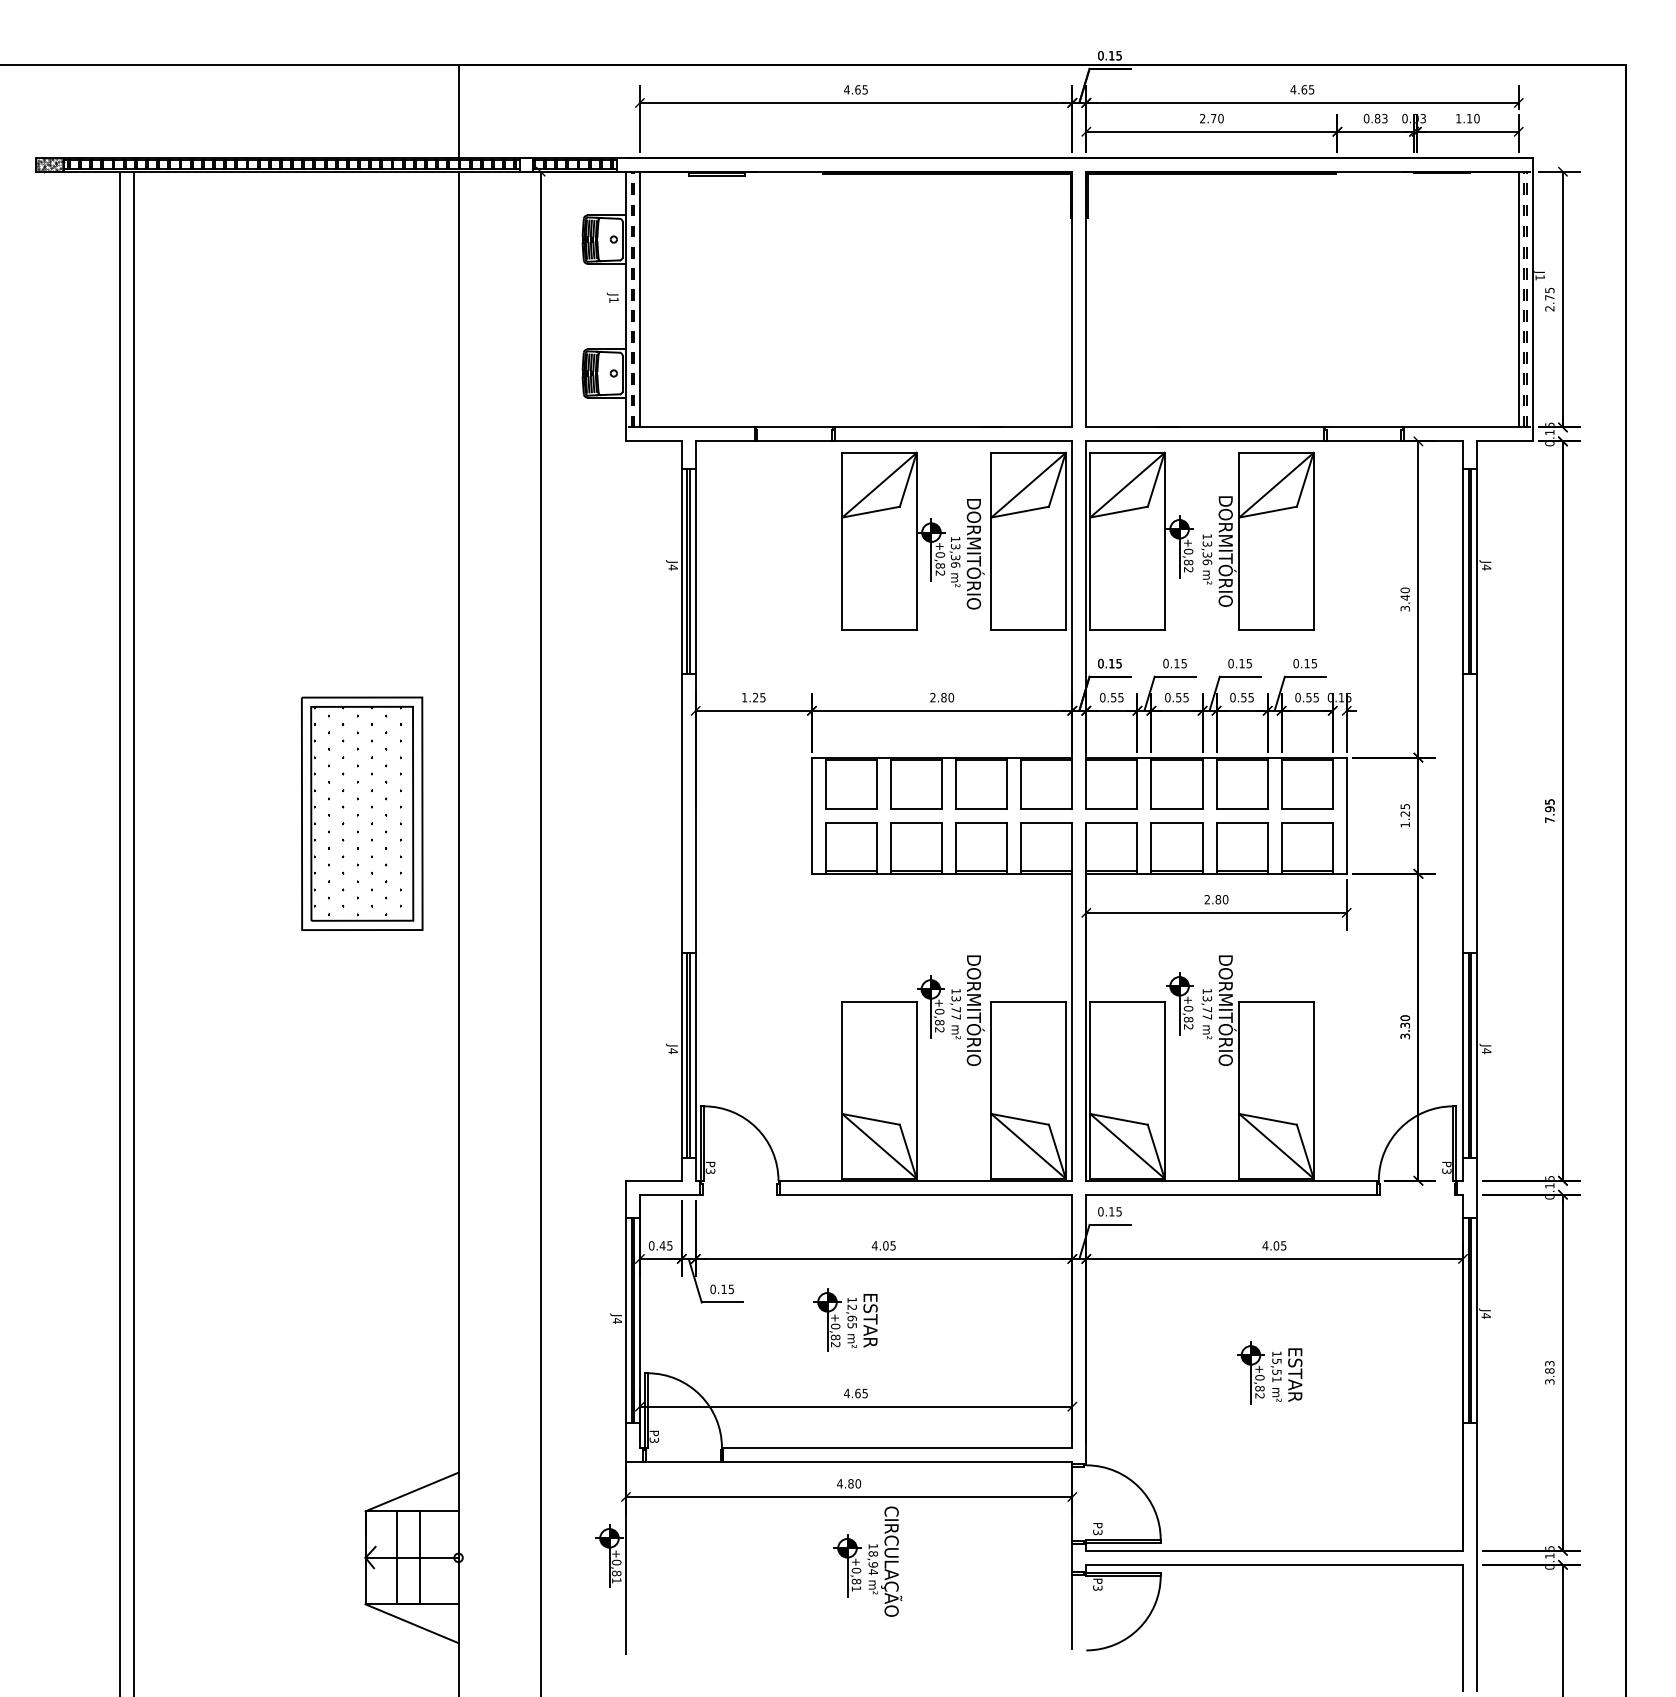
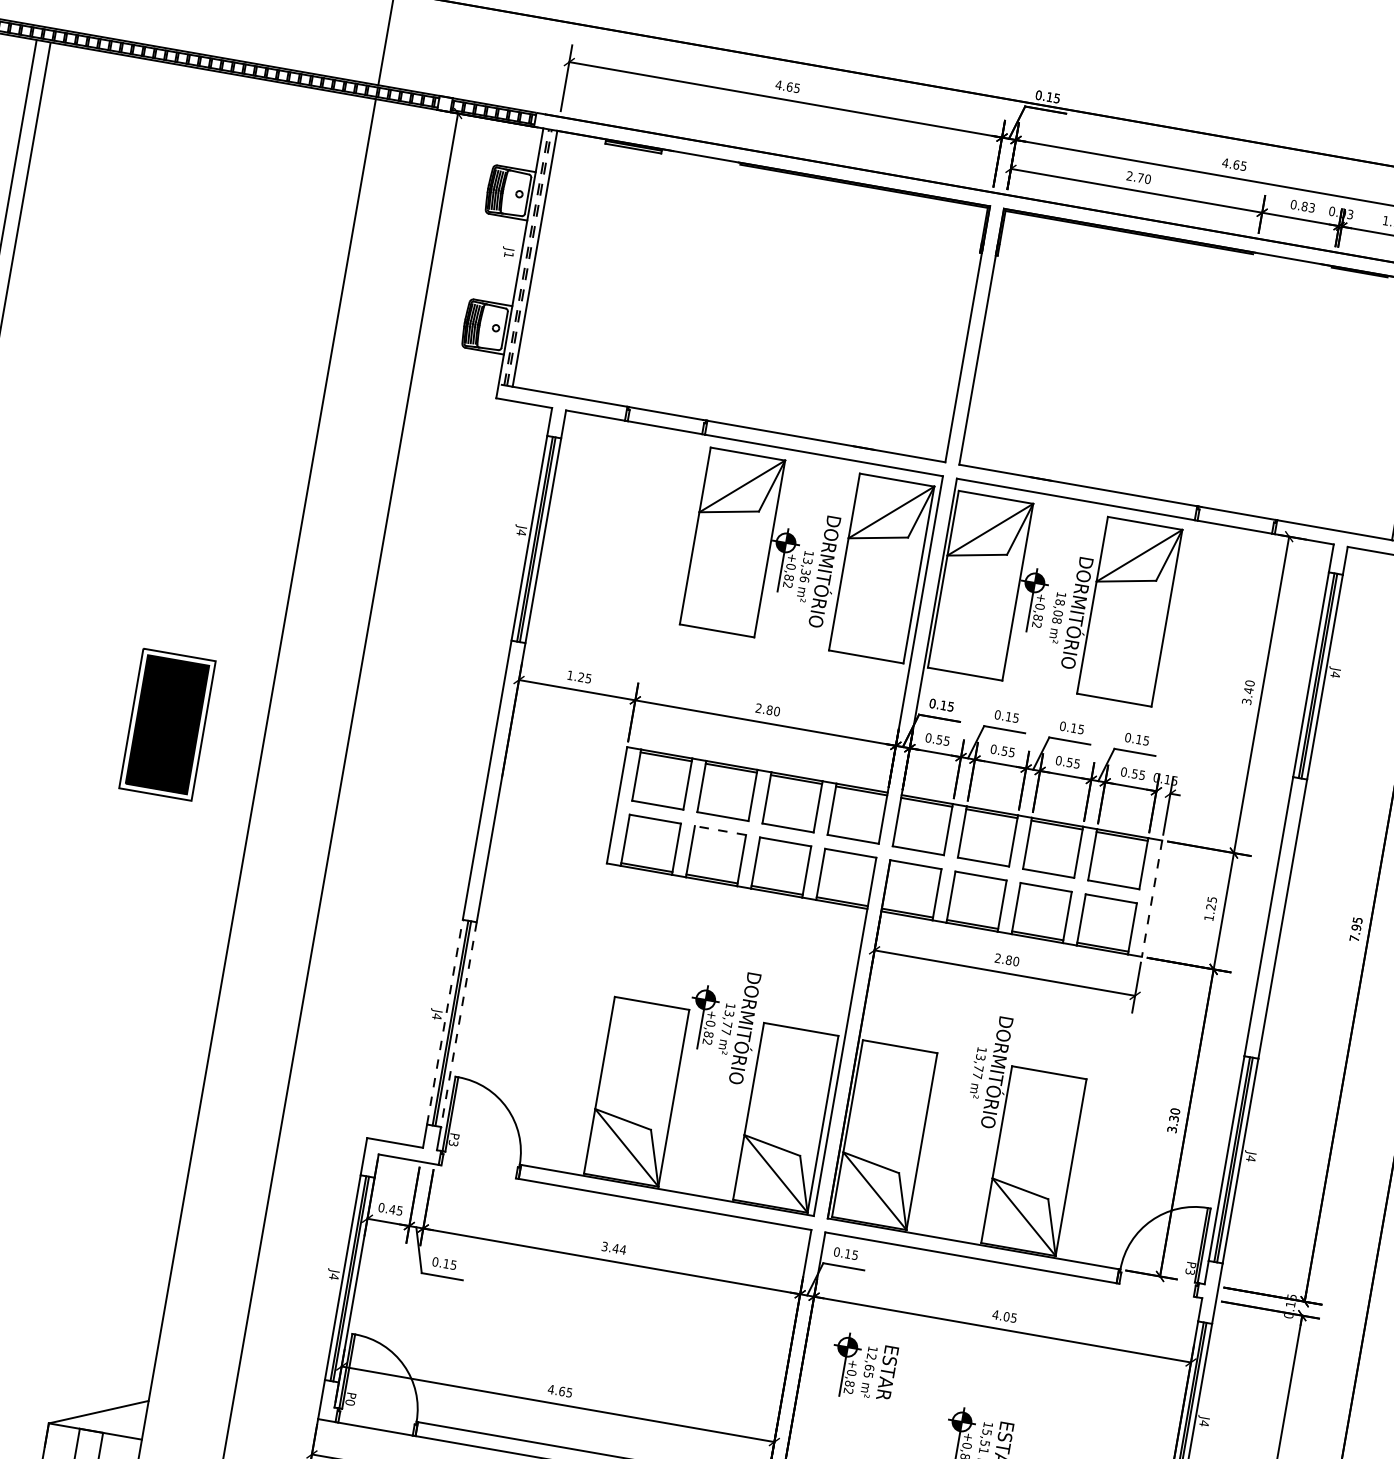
text: (1207, 553) -> (1058, 612), 13,36 -> 18,08
part: (362, 813) -> (167, 724), size x0.6
line: (1346, 816) -> (1151, 899), solid -> dashed
line: (916, 822) -> (720, 830), solid -> dashed
part: (1179, 1003) -> (951, 1057), removed
line: (681, 1054) -> (444, 1021), solid -> dashed
line: (695, 1055) -> (458, 1024), solid -> dashed
text: (883, 1245) -> (613, 1247), 4.05 -> 3.44
part: (845, 1319) -> (862, 1367), moved
text: (653, 1440) -> (349, 1402), P3 -> P0

